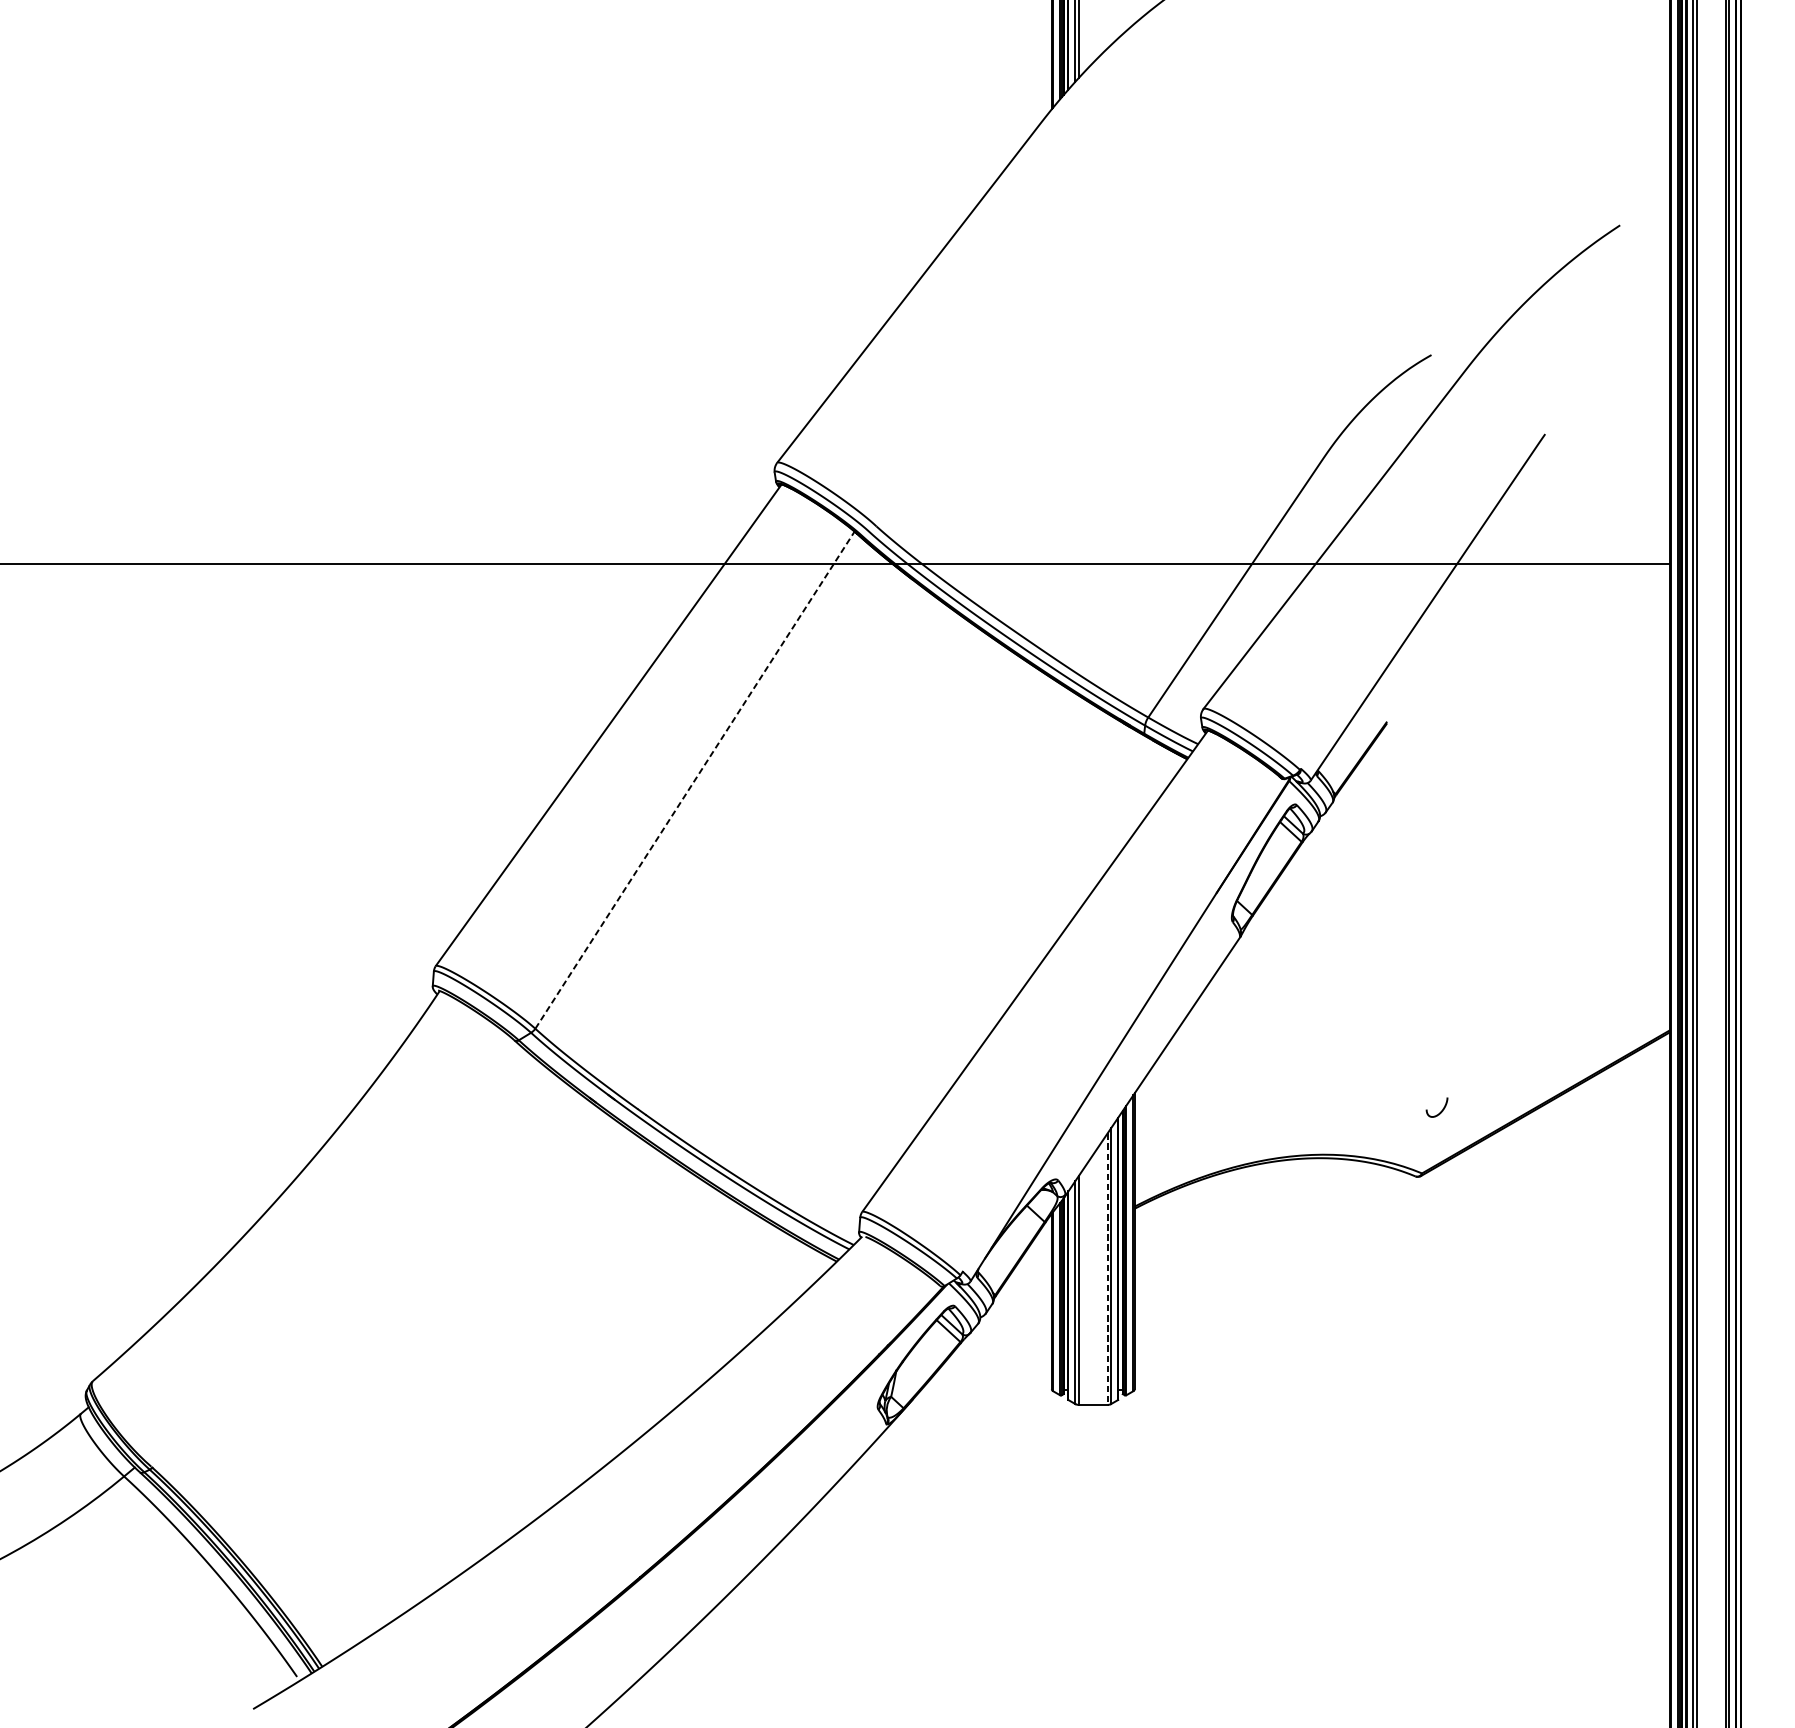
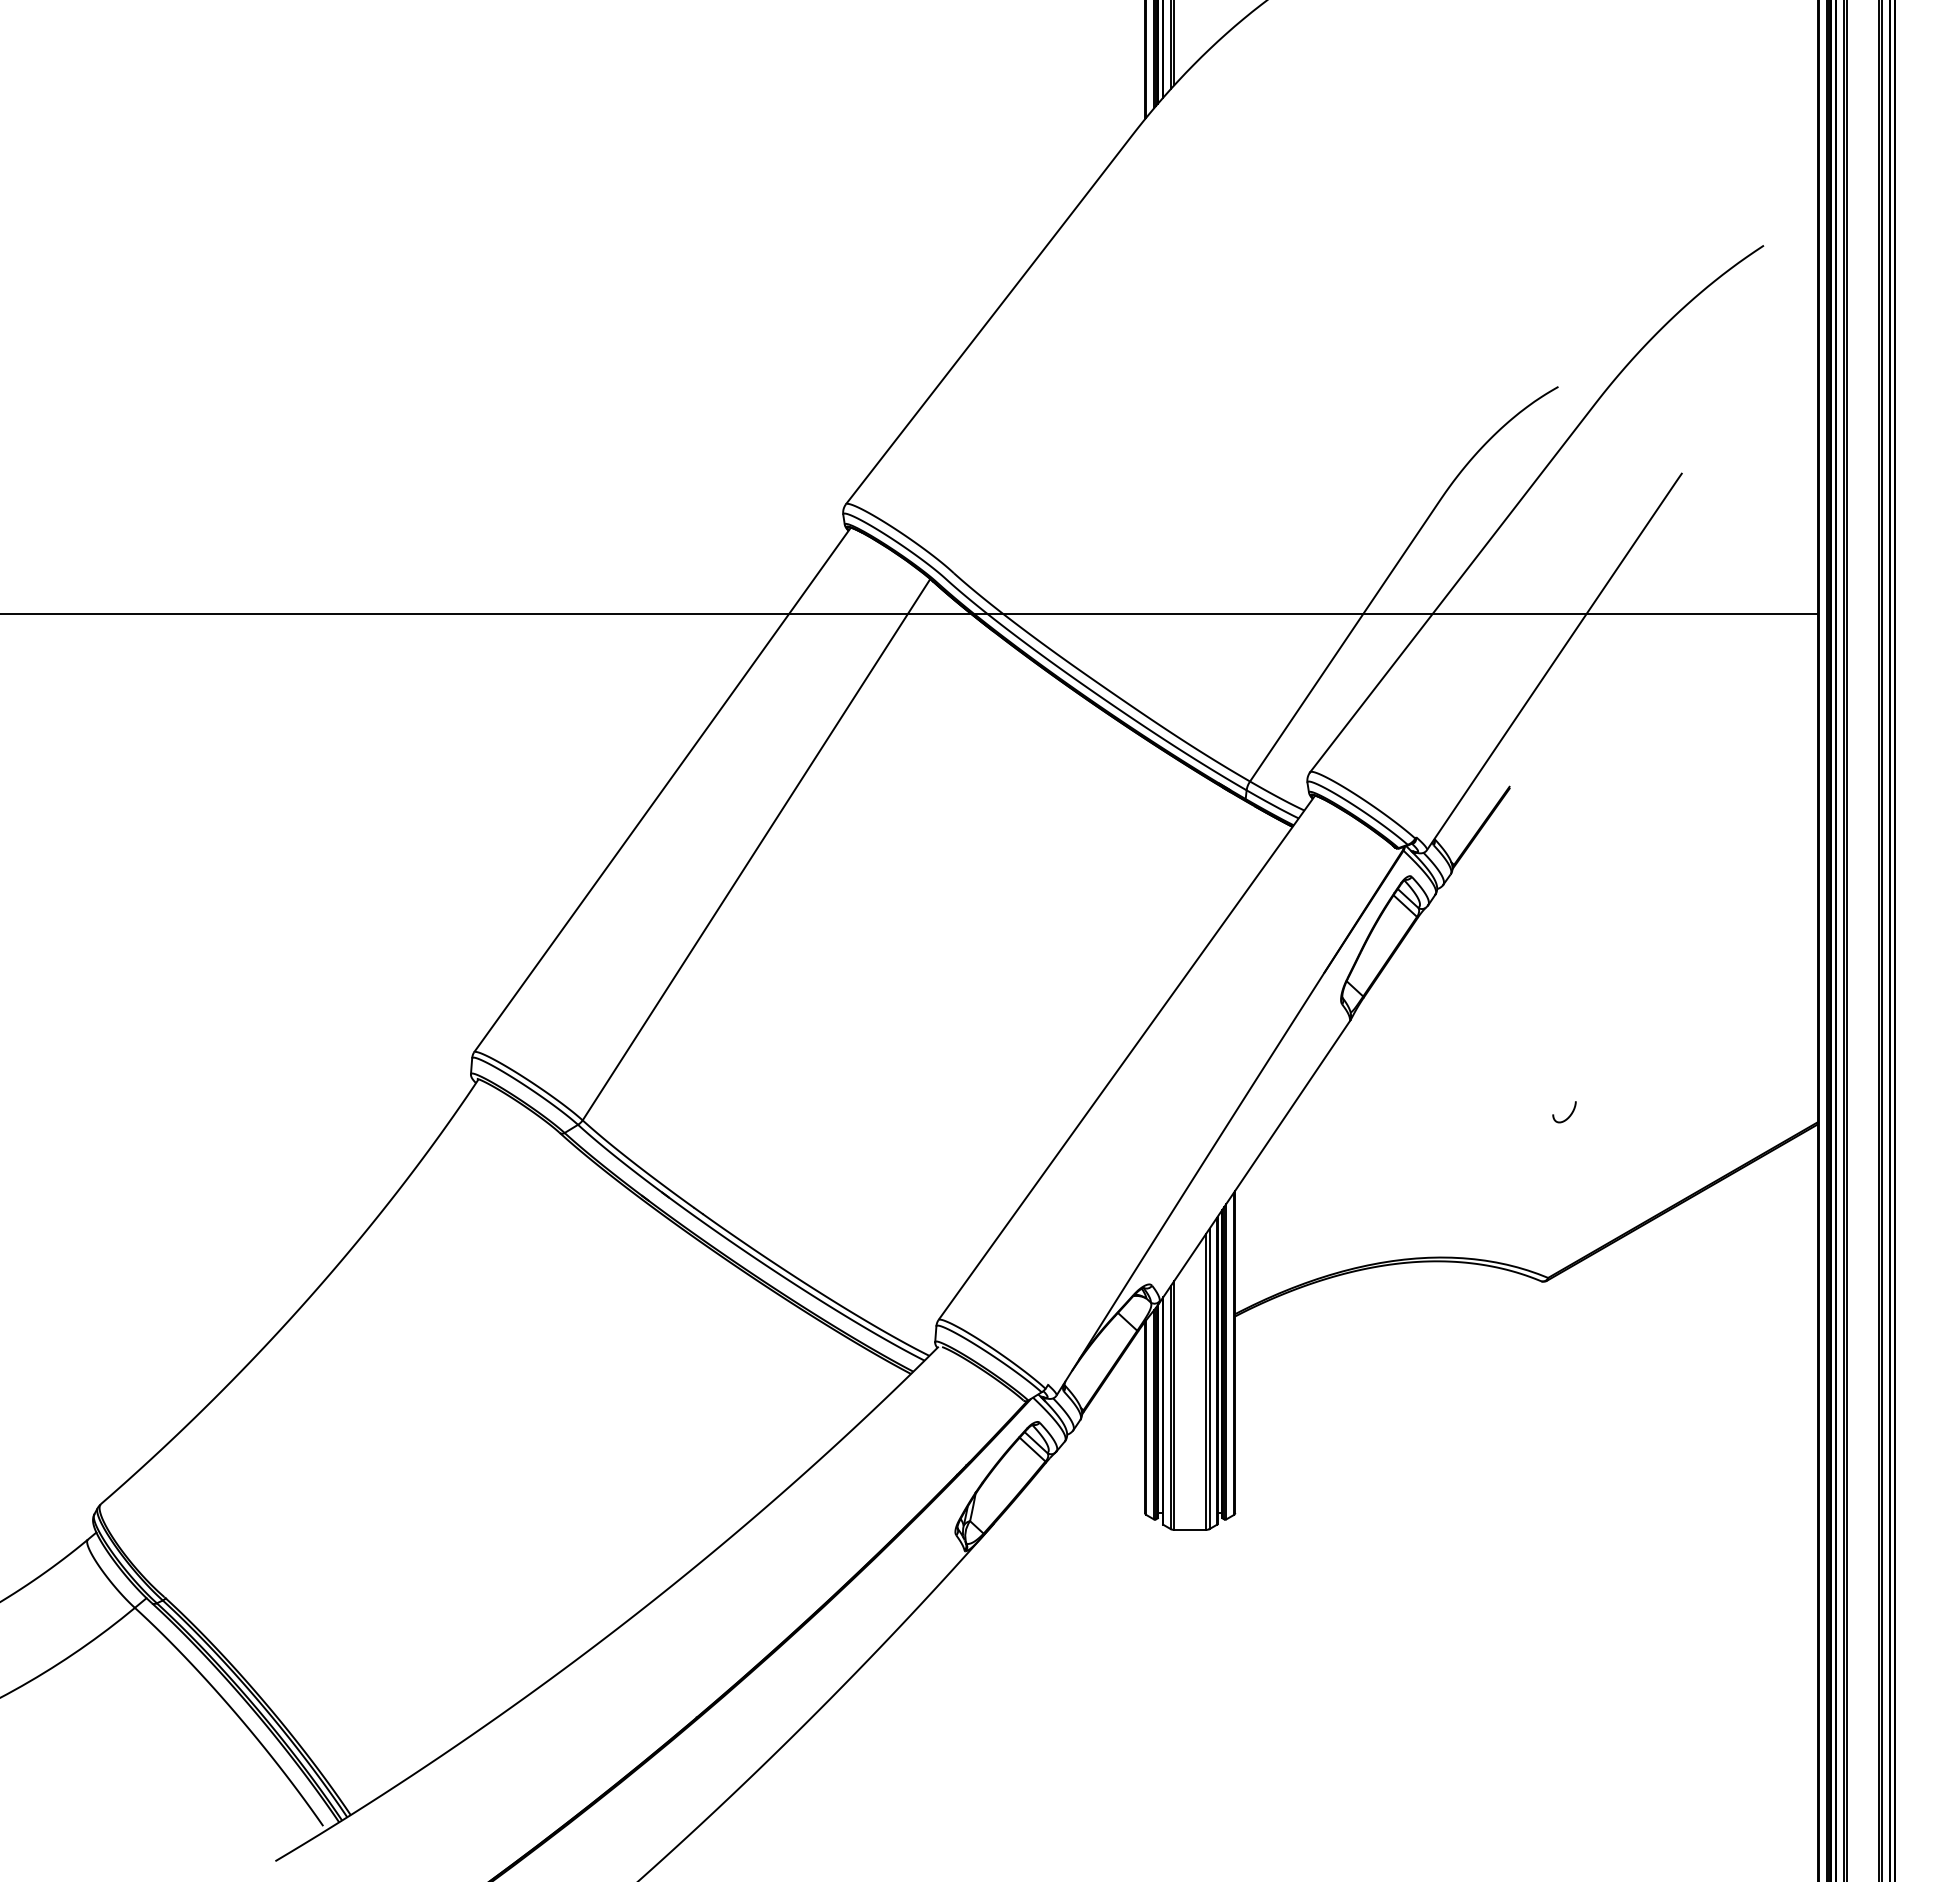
line: (694, 779) -> (756, 849), dashed -> solid
curve: (1440, 1111) -> (1568, 1116), moved
line: (1107, 1269) -> (1205, 1382), dashed -> solid

